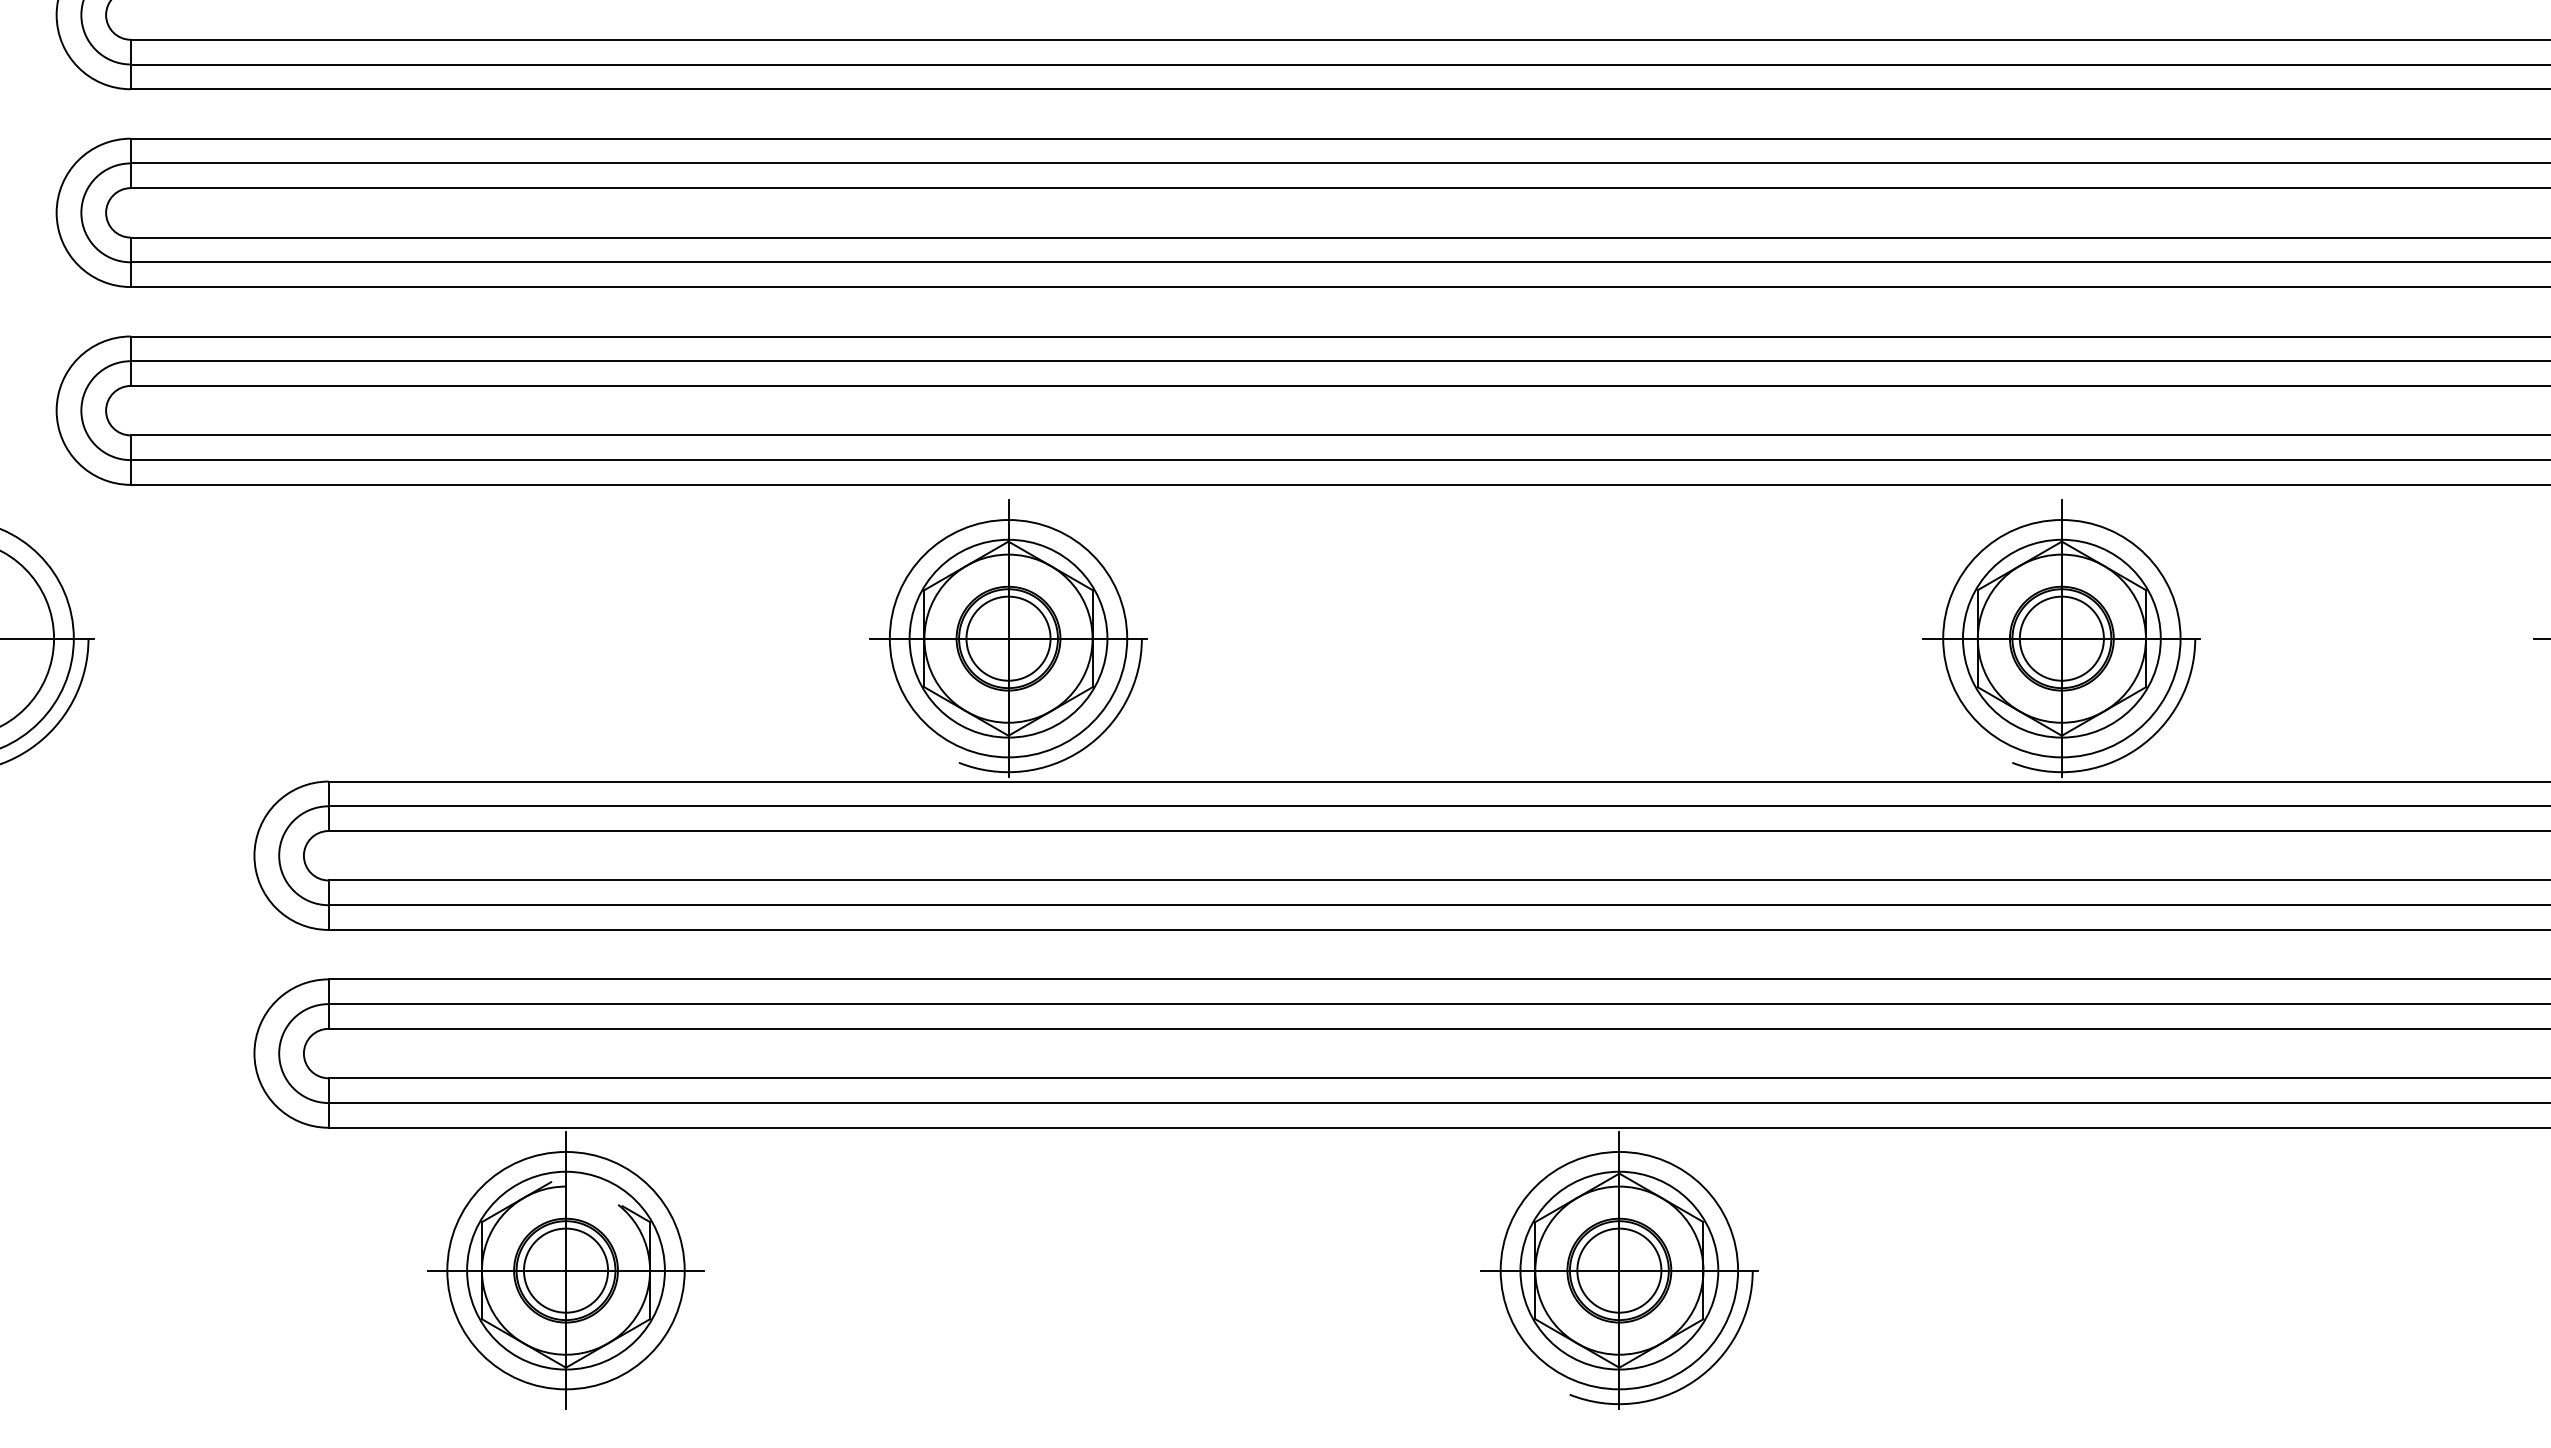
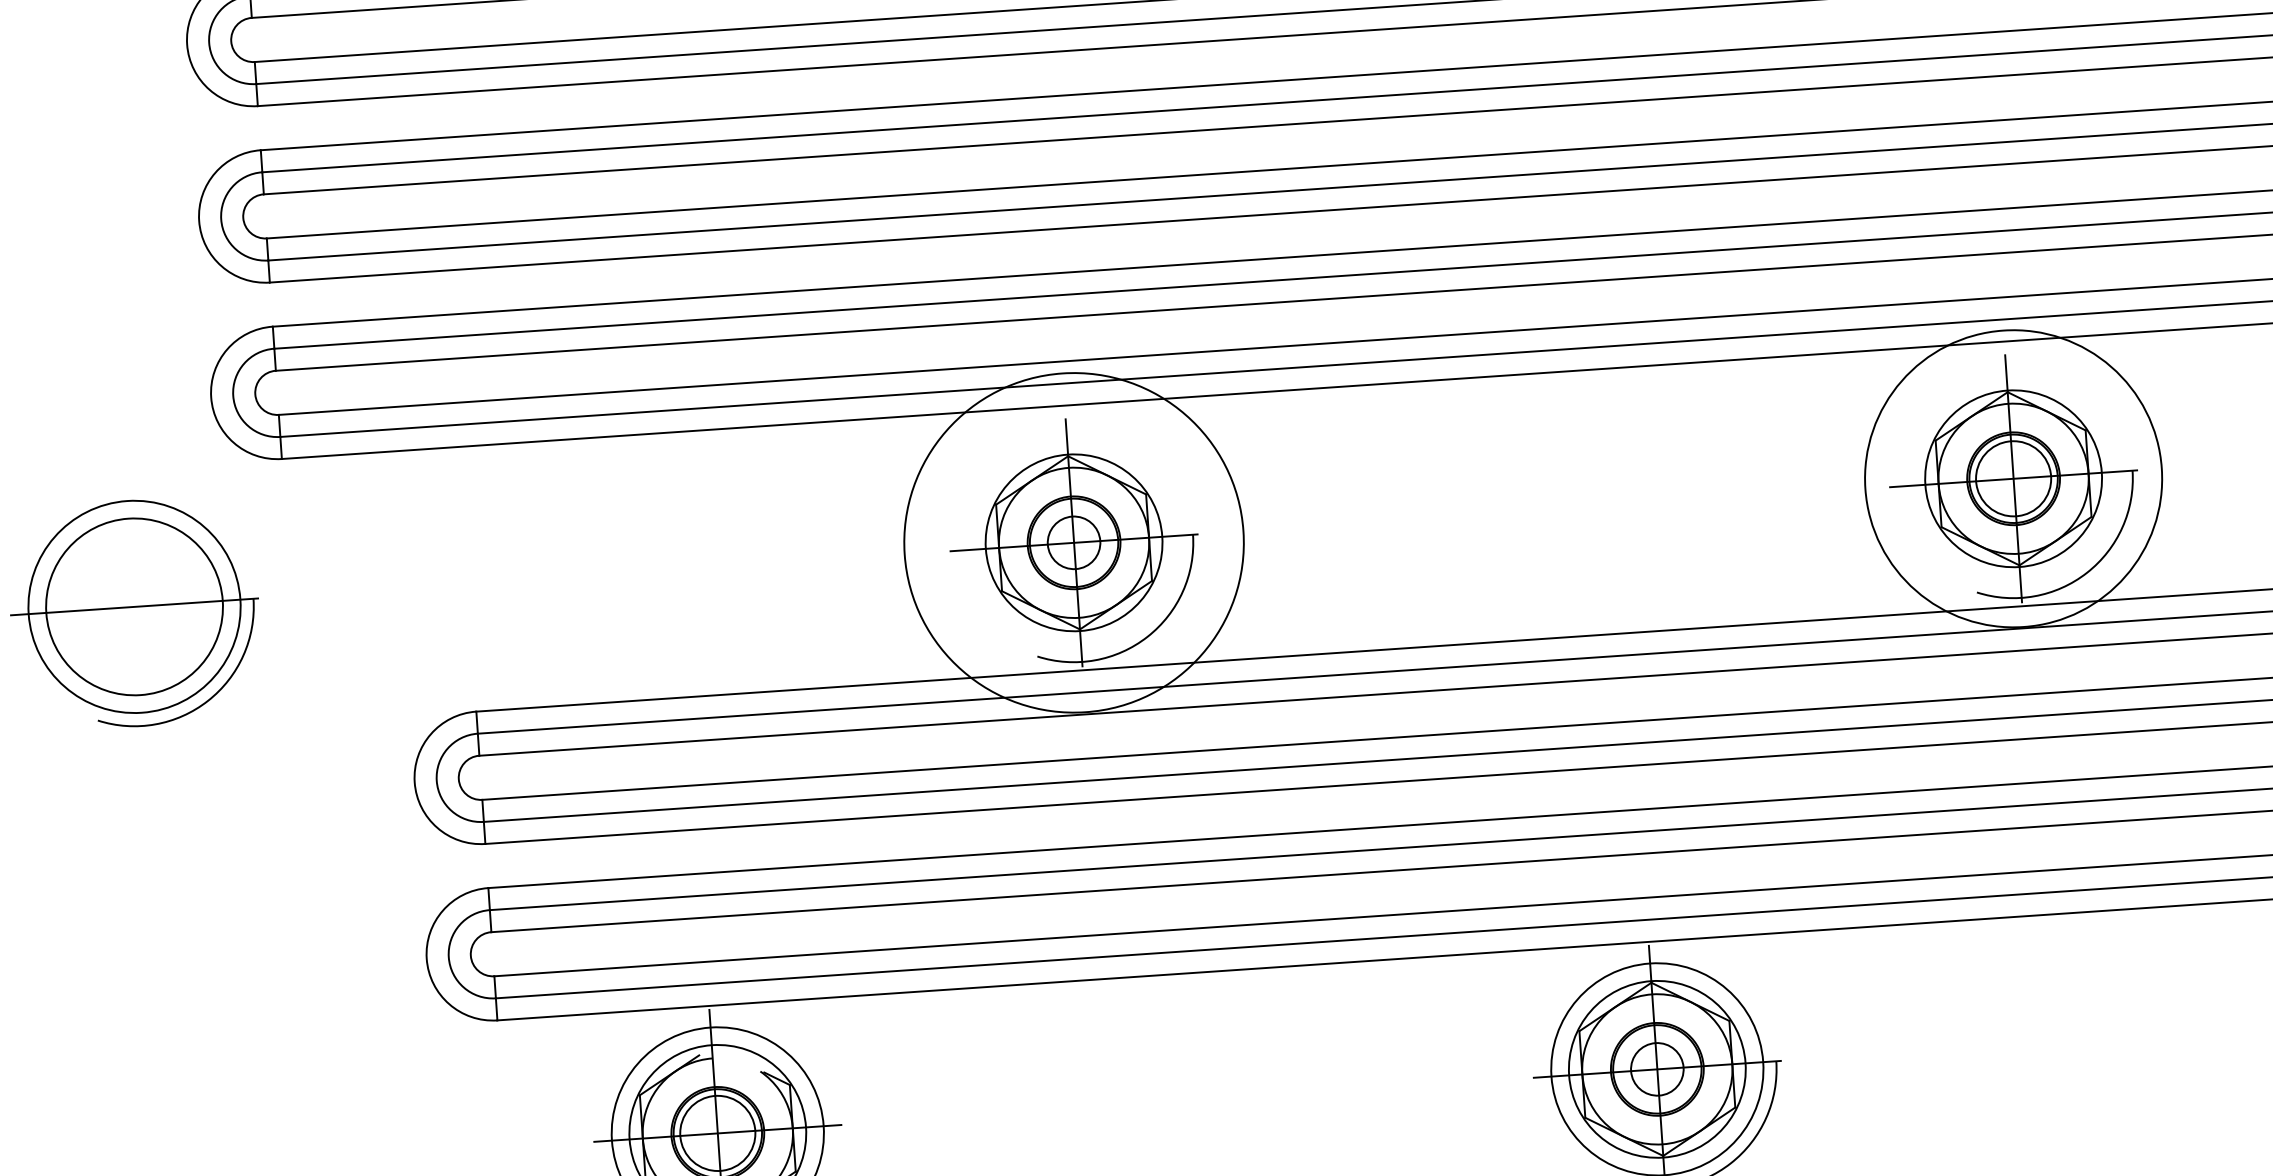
circle: (1008, 638) -> (1074, 542), size x0.7
circle: (1008, 638) -> (1074, 542), size x1.6
circle: (2061, 638) -> (2013, 478), size x1.4
circle: (1619, 1270) -> (1657, 1069), size x0.7

